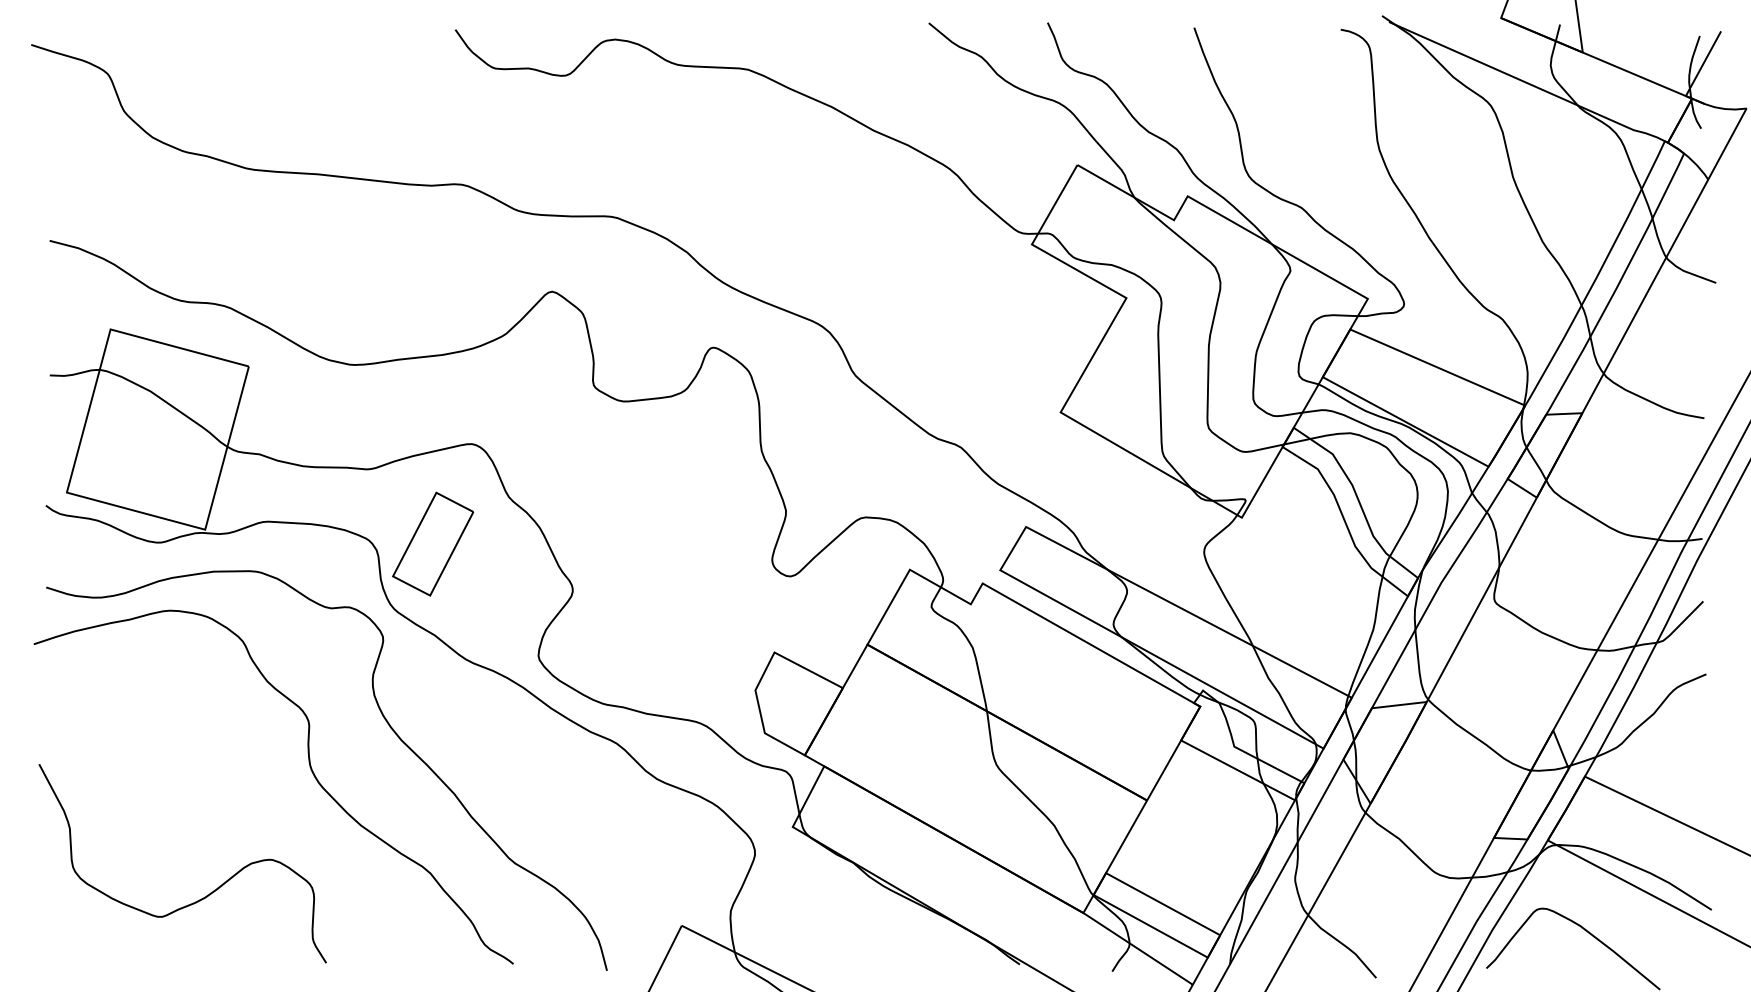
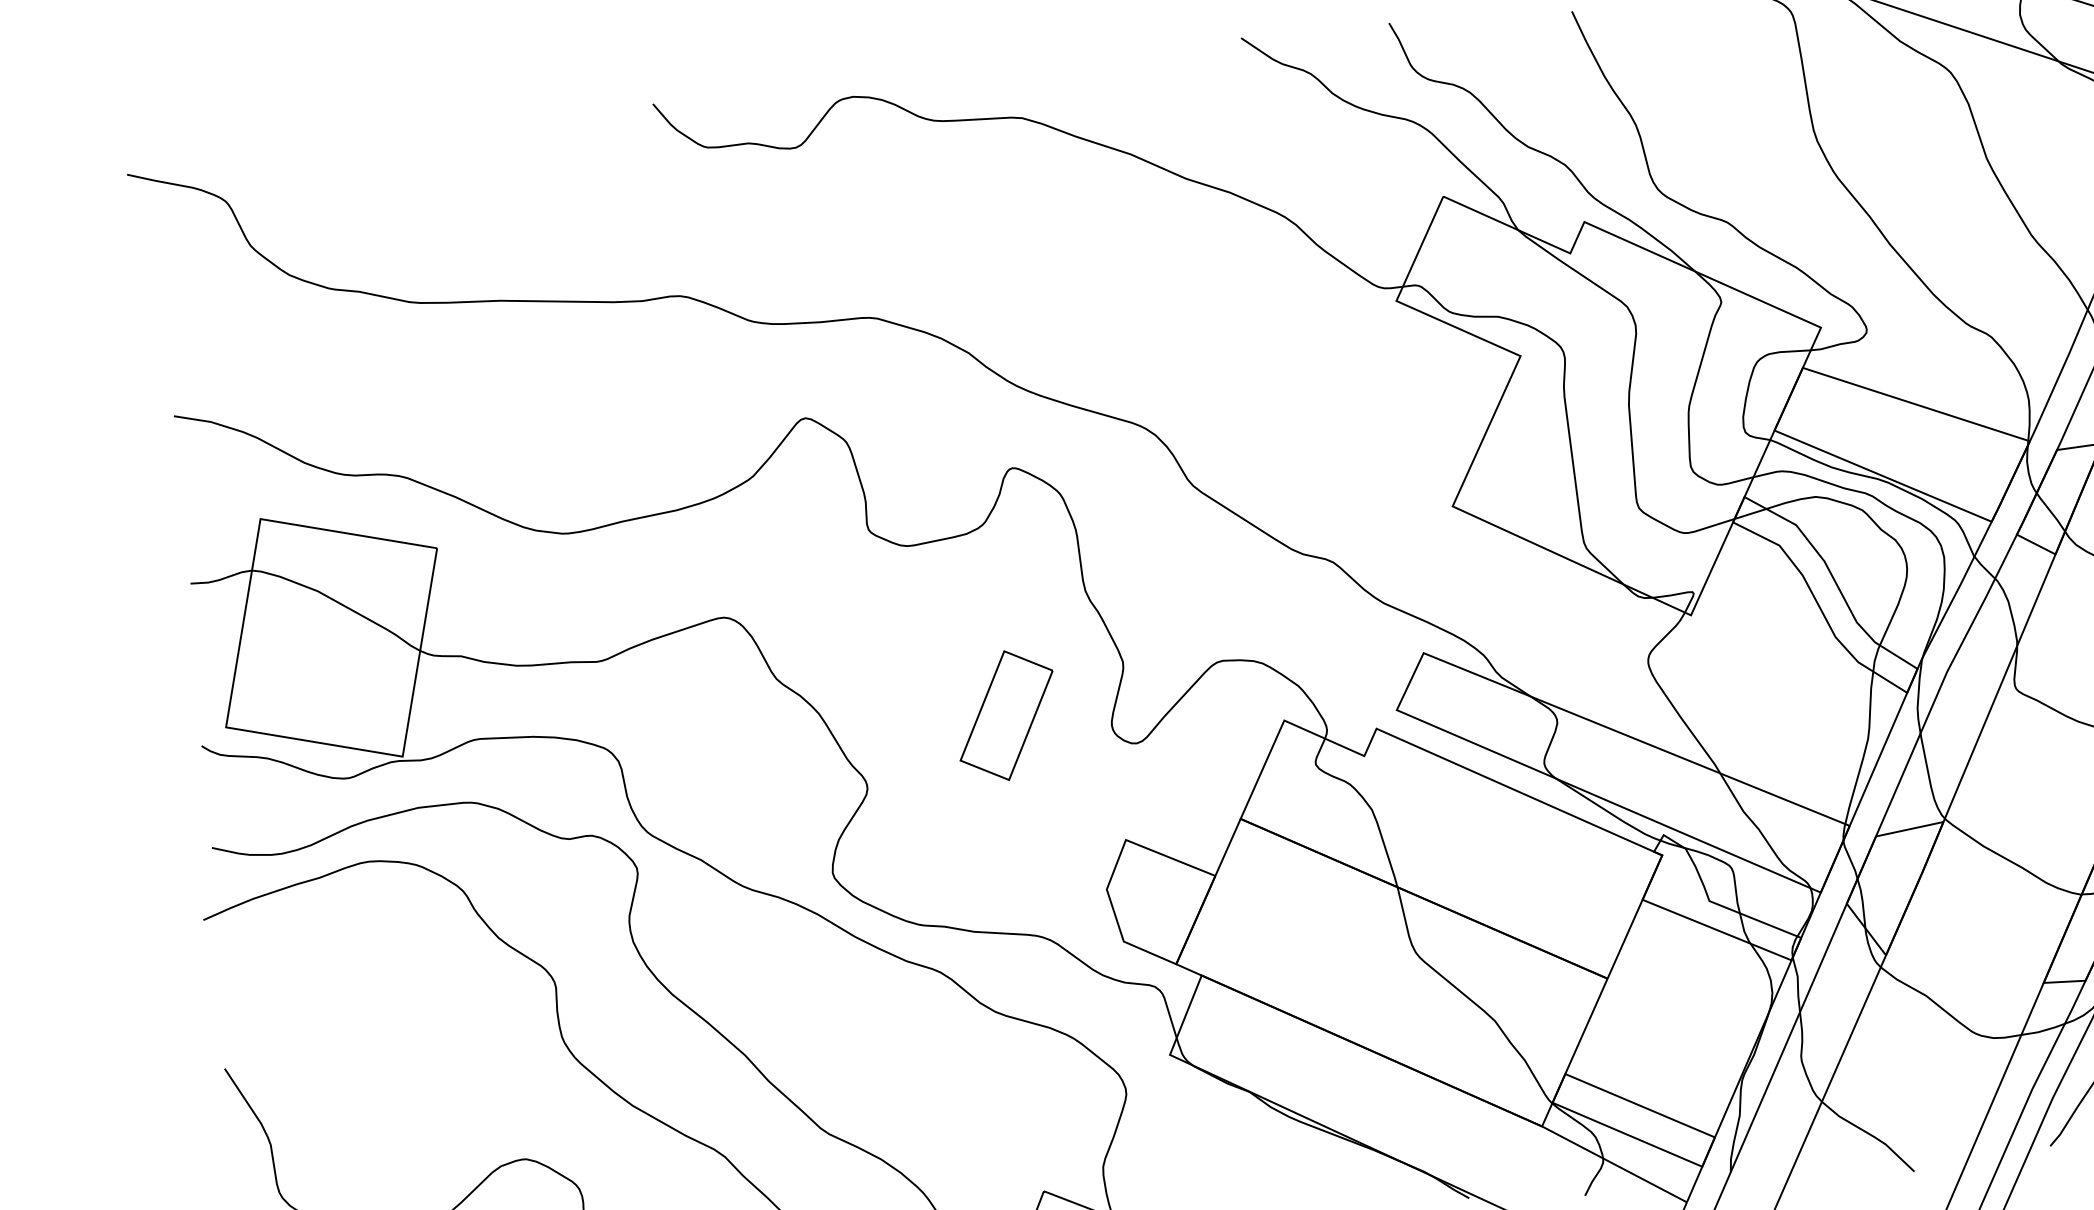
part: (433, 543) -> (1006, 714), moved

